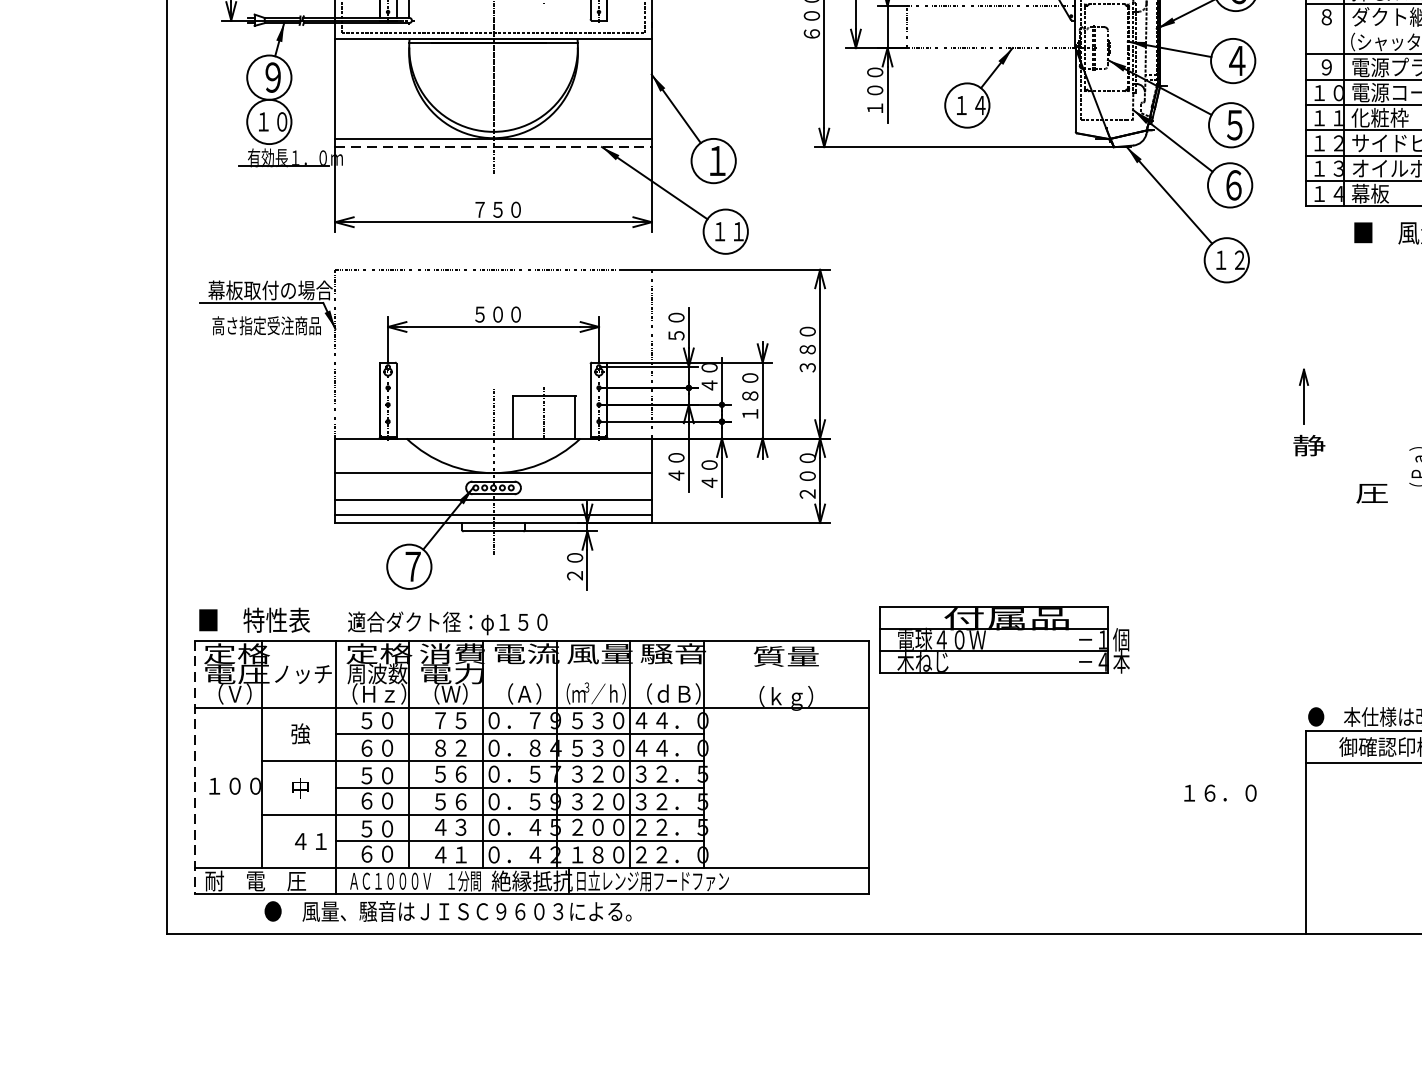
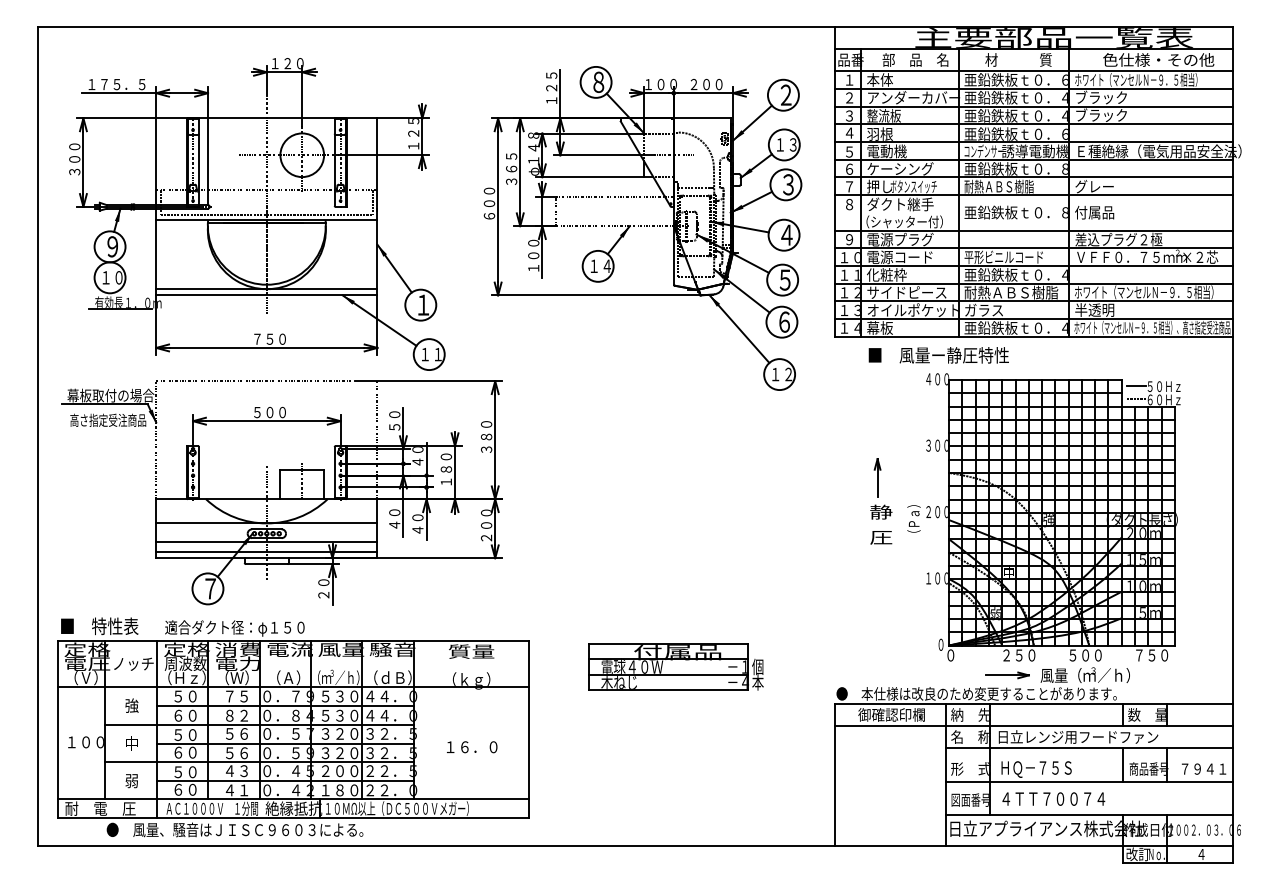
line: (493, 147) -> (266, 295), dashed -> solid
part: (1309, 411) -> (881, 488), moved
part: (1003, 639) -> (675, 666), moved
line: (195, 767) -> (58, 729), dashed -> solid
text: (1220, 793) -> (472, 747), moved
text: (308, 842) -> (137, 781), ４１ -> 弱
text: (678, 880) -> (396, 808), 日立レンジ用フードファン -> １０ＭΩ以上（ＤＣ５００Ｖメガー）

